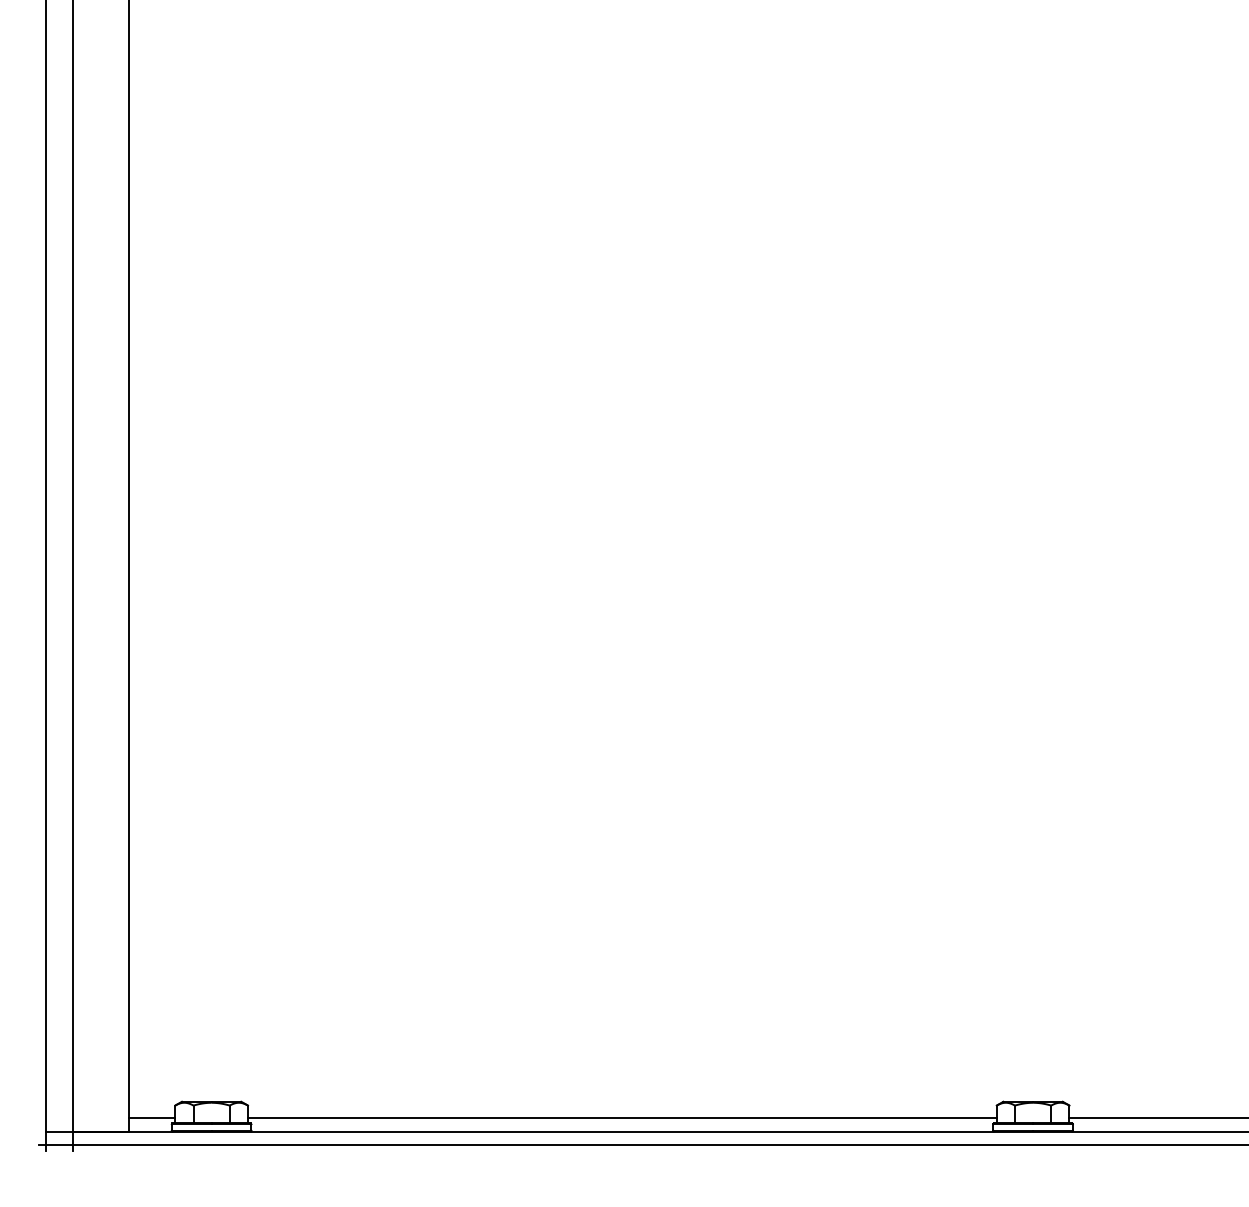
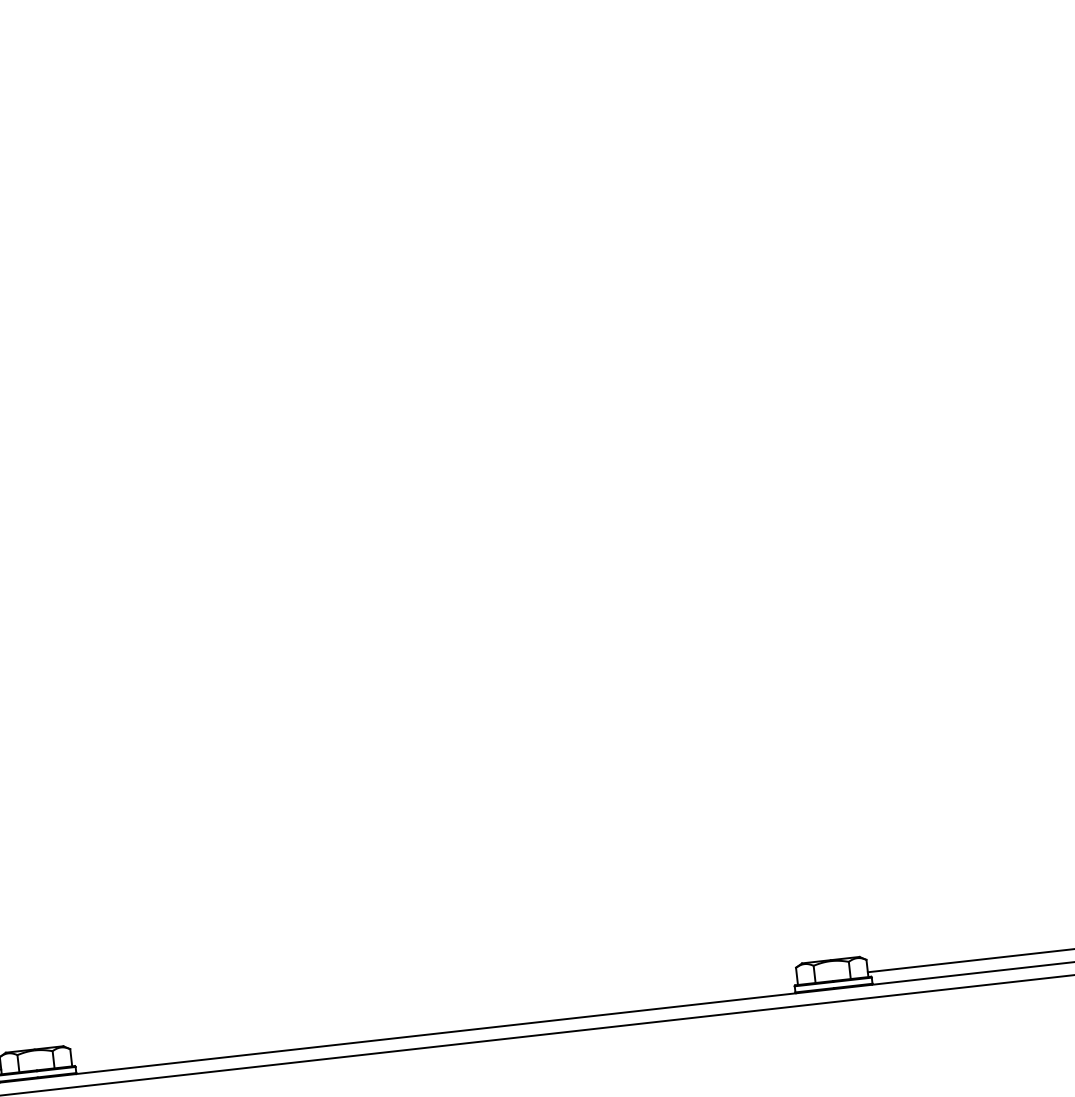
line: (621, 1118) -> (433, 1021), removed

